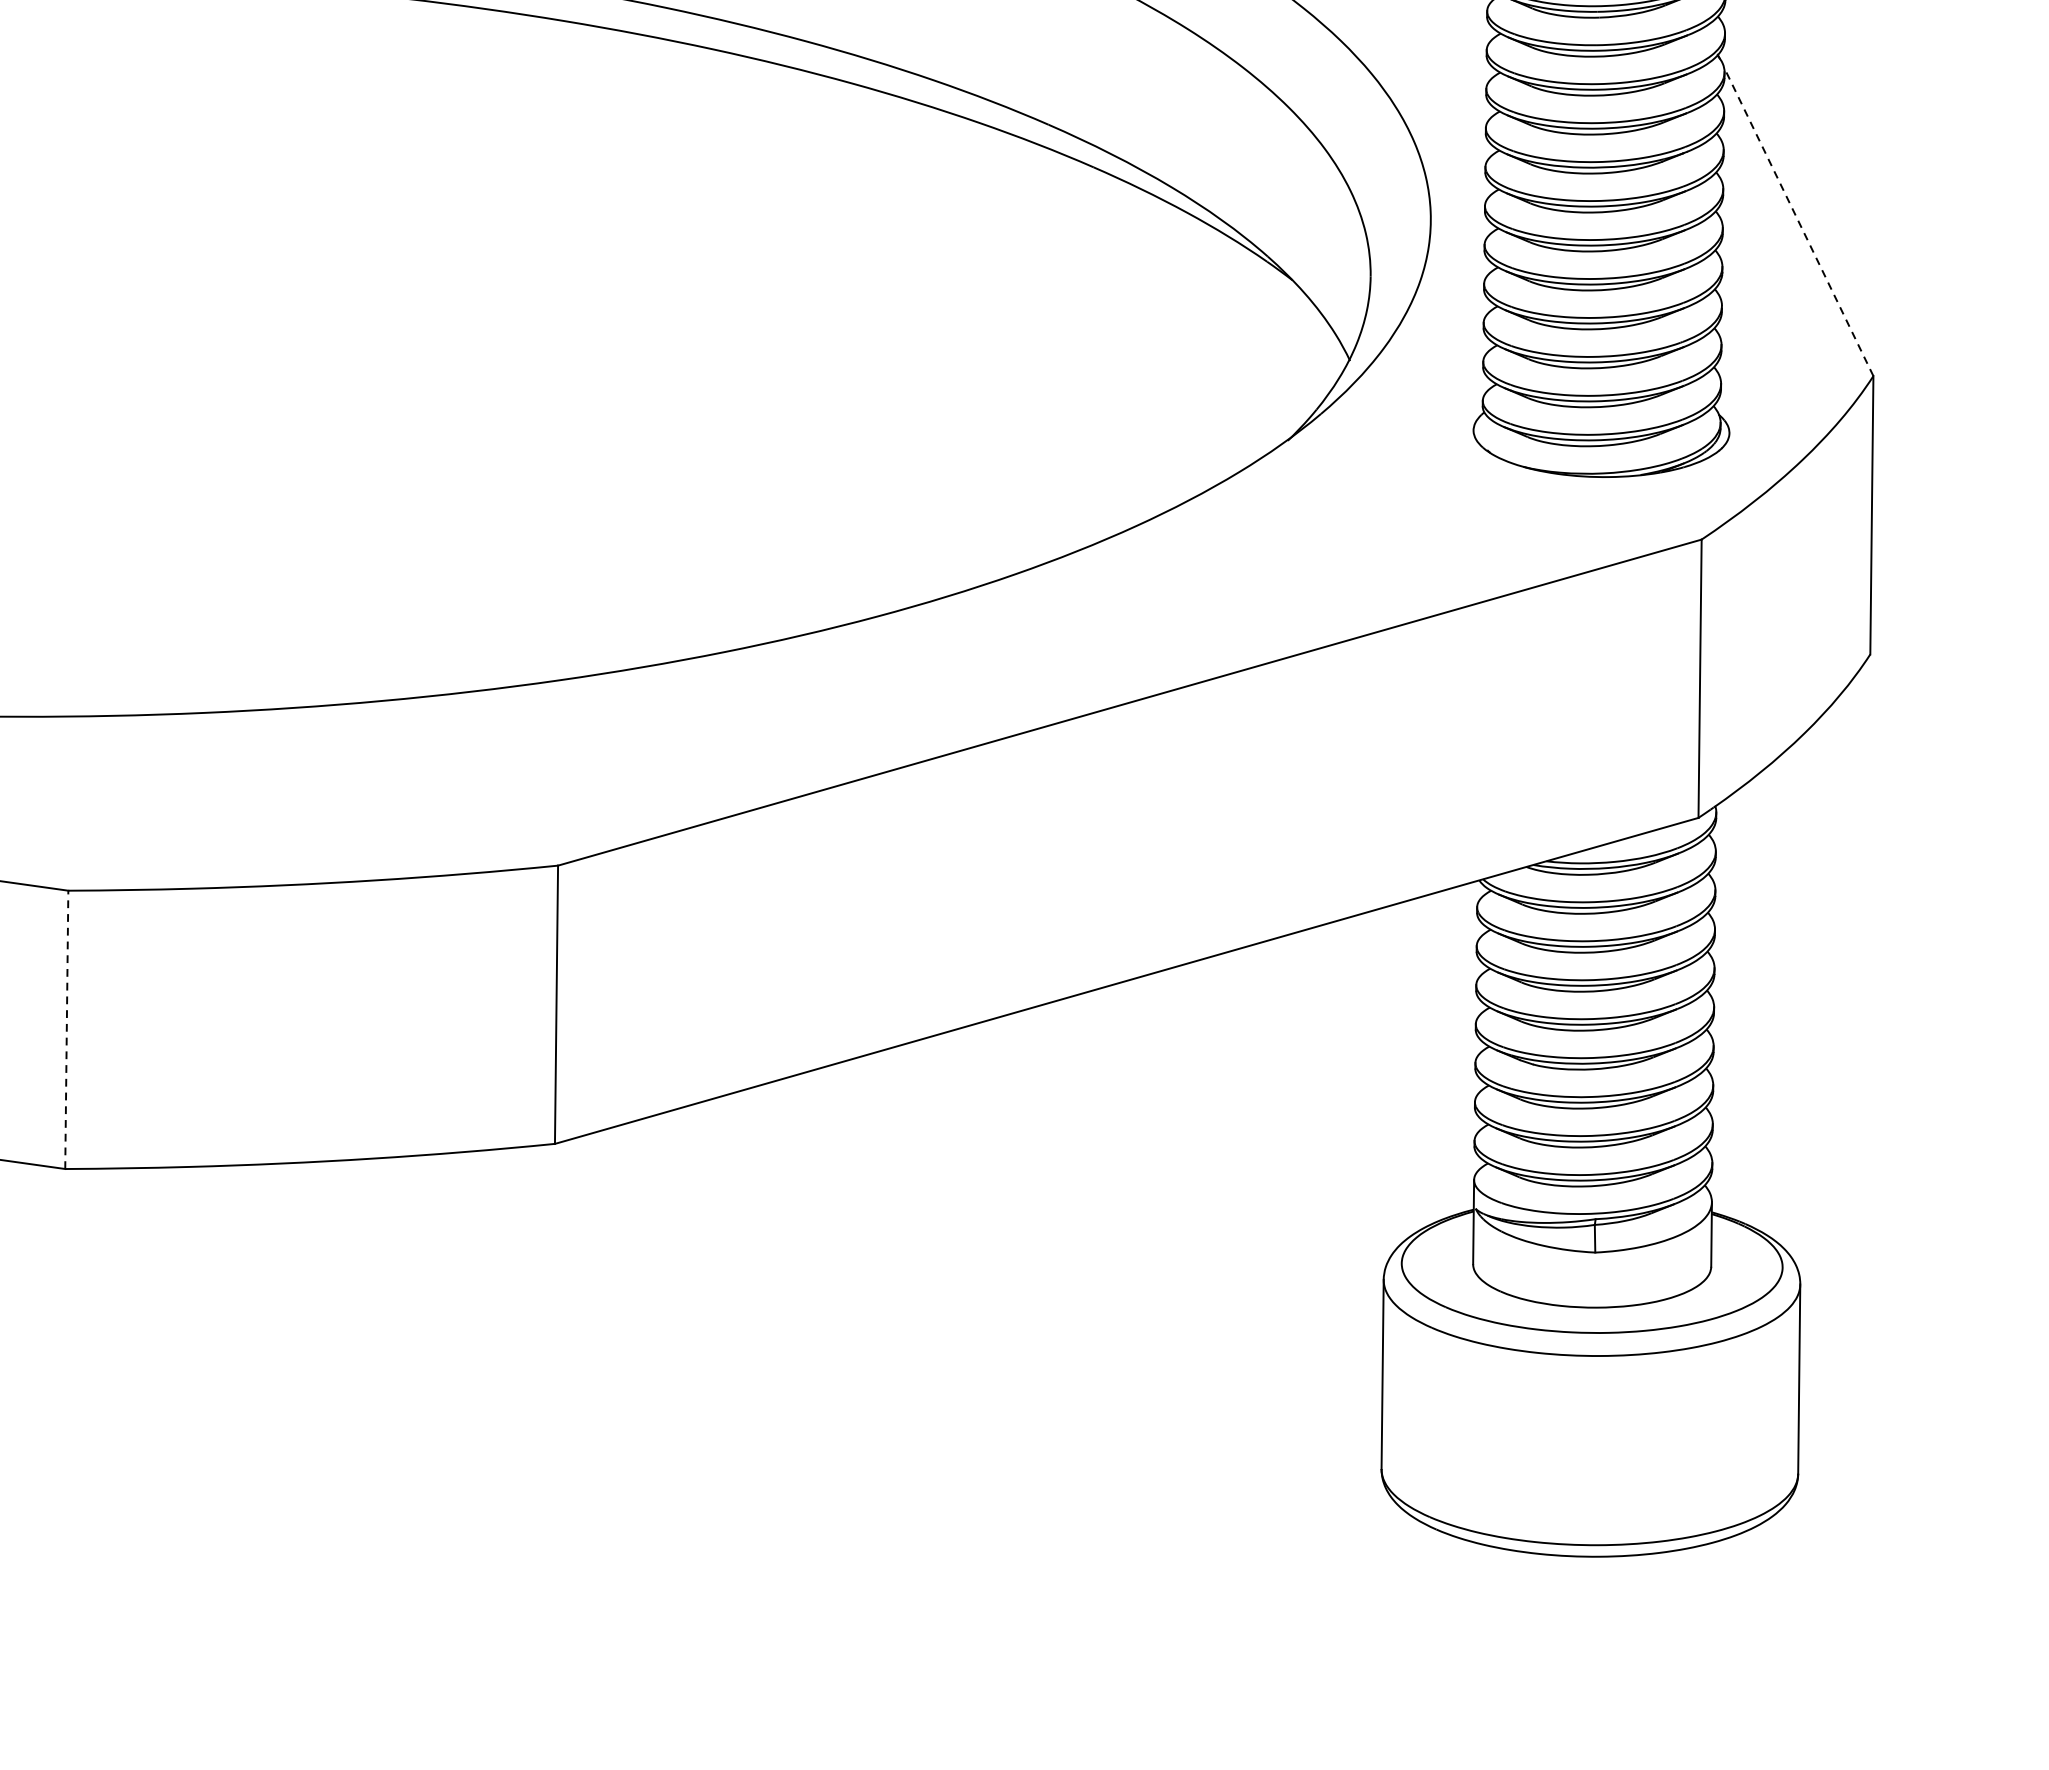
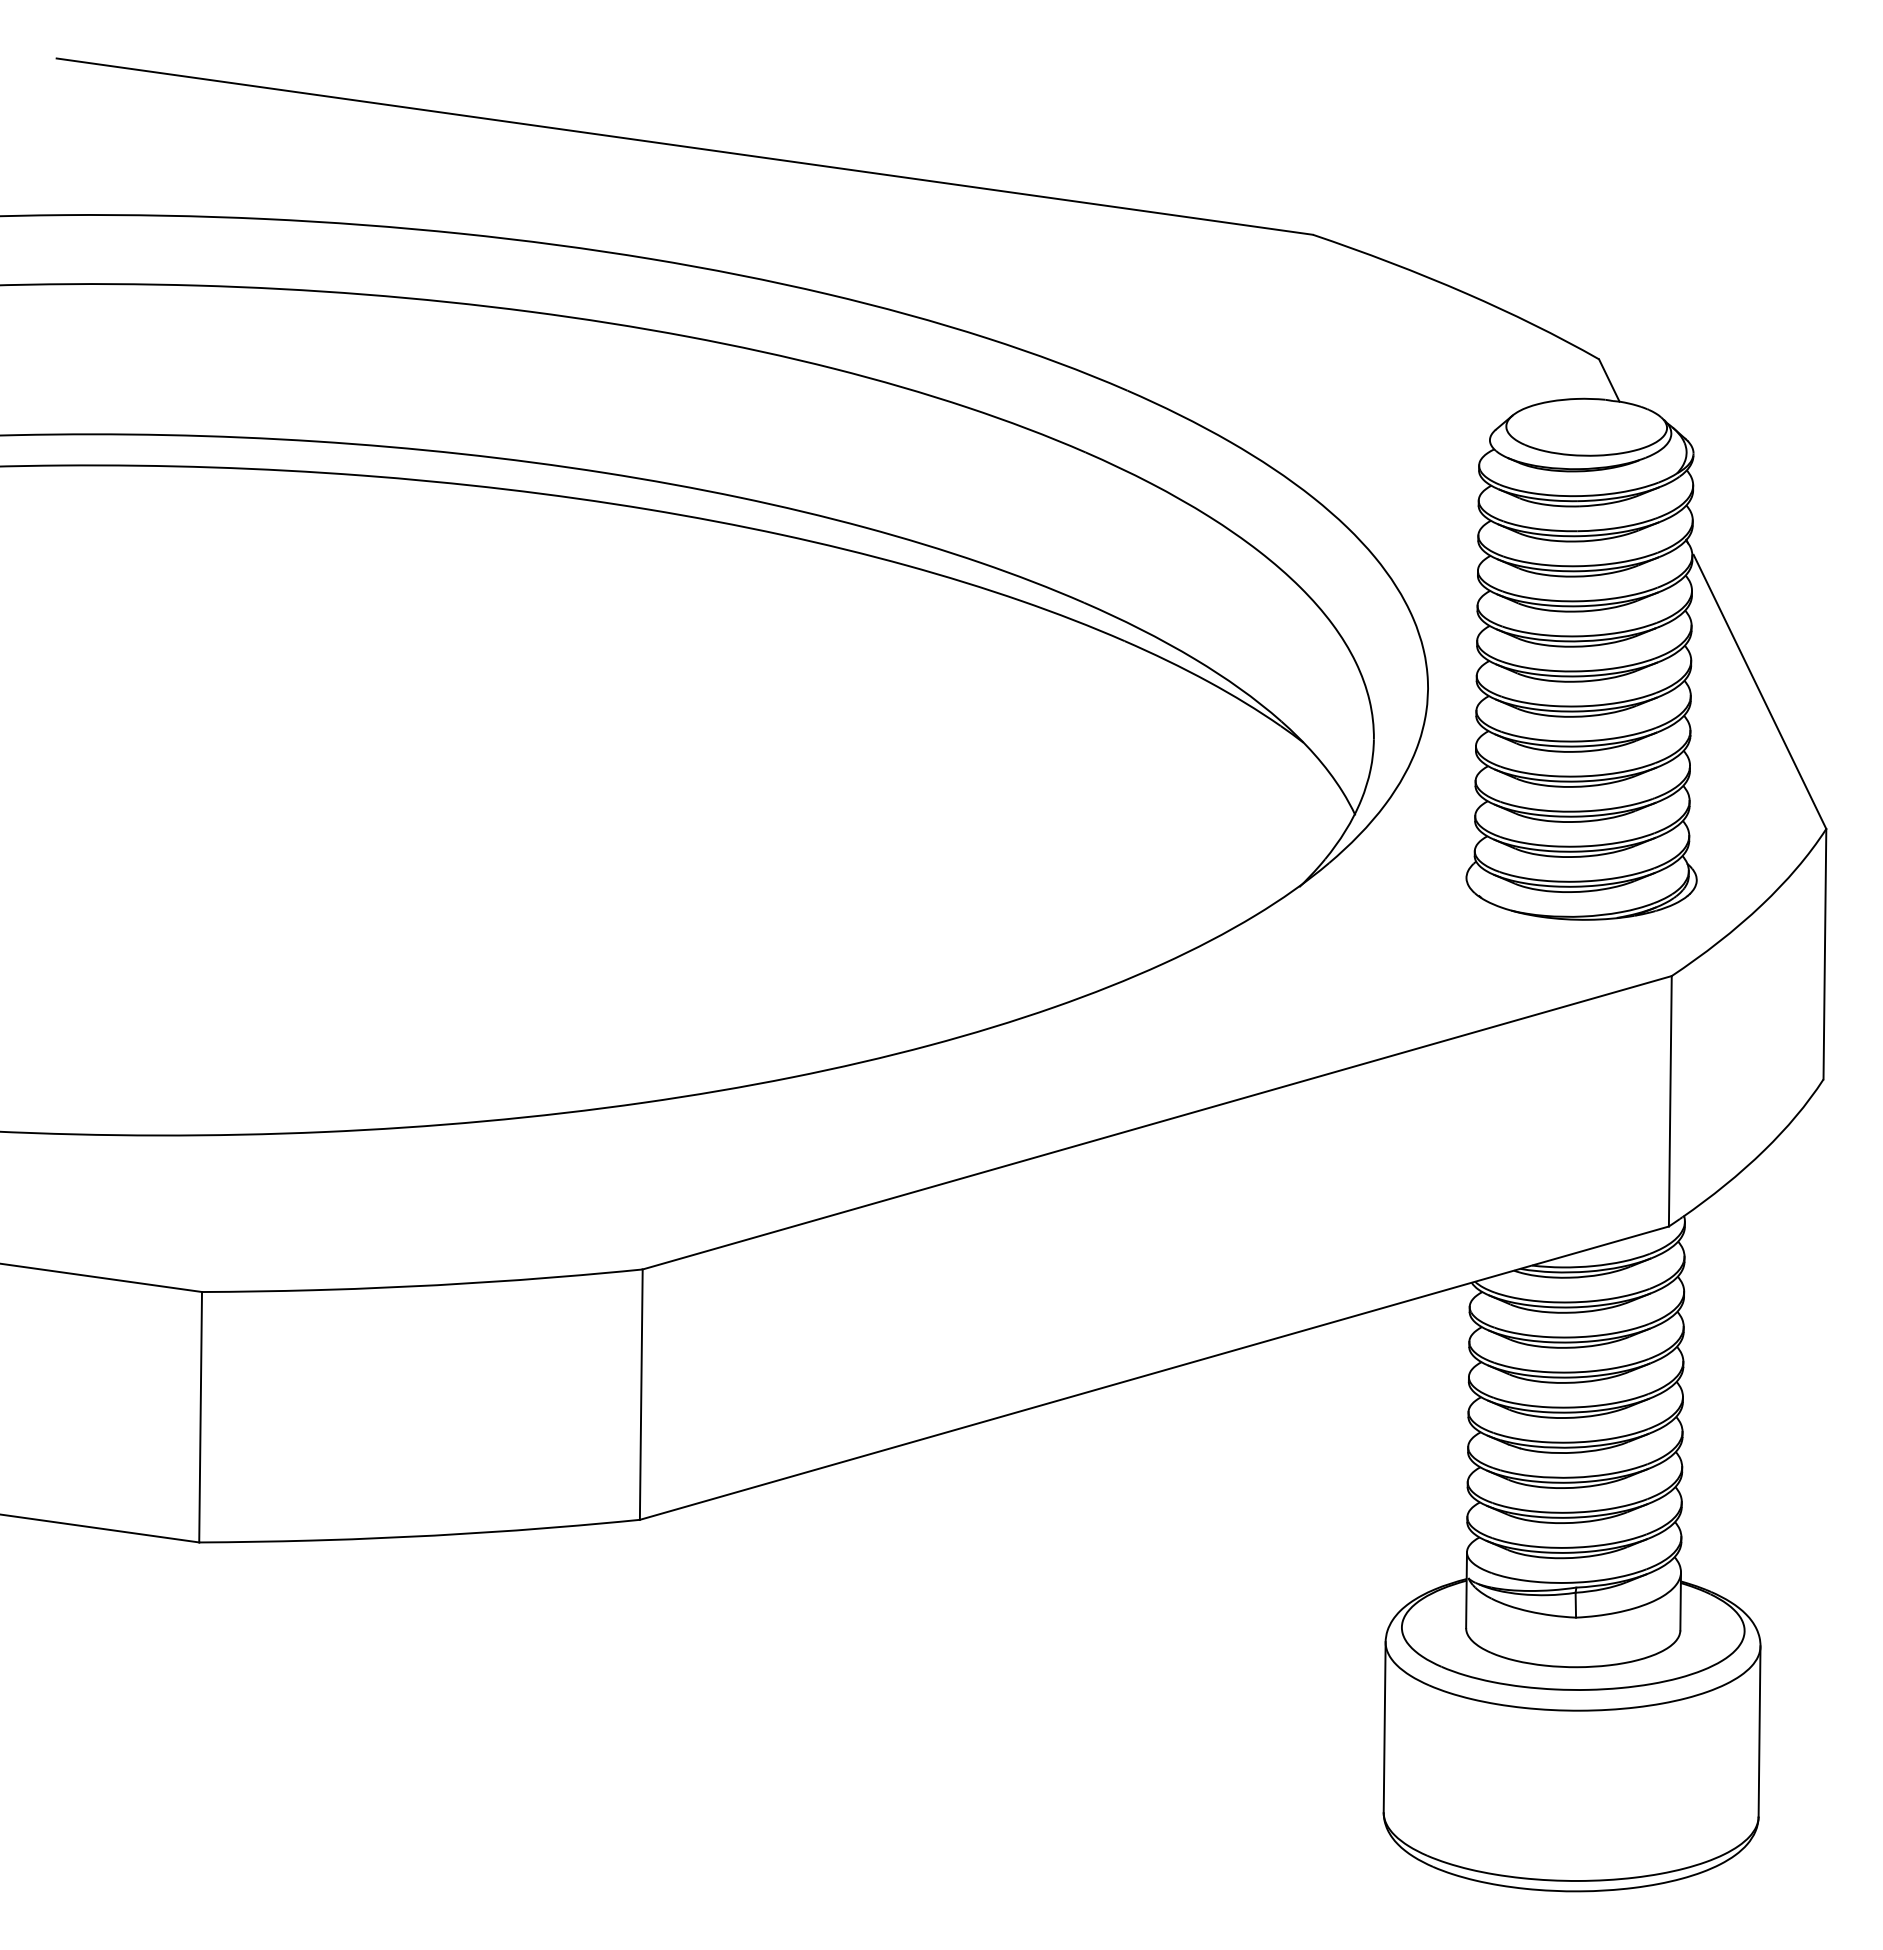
line: (1799, 223) -> (1759, 691), dashed -> solid
line: (66, 1029) -> (200, 1416), dashed -> solid

